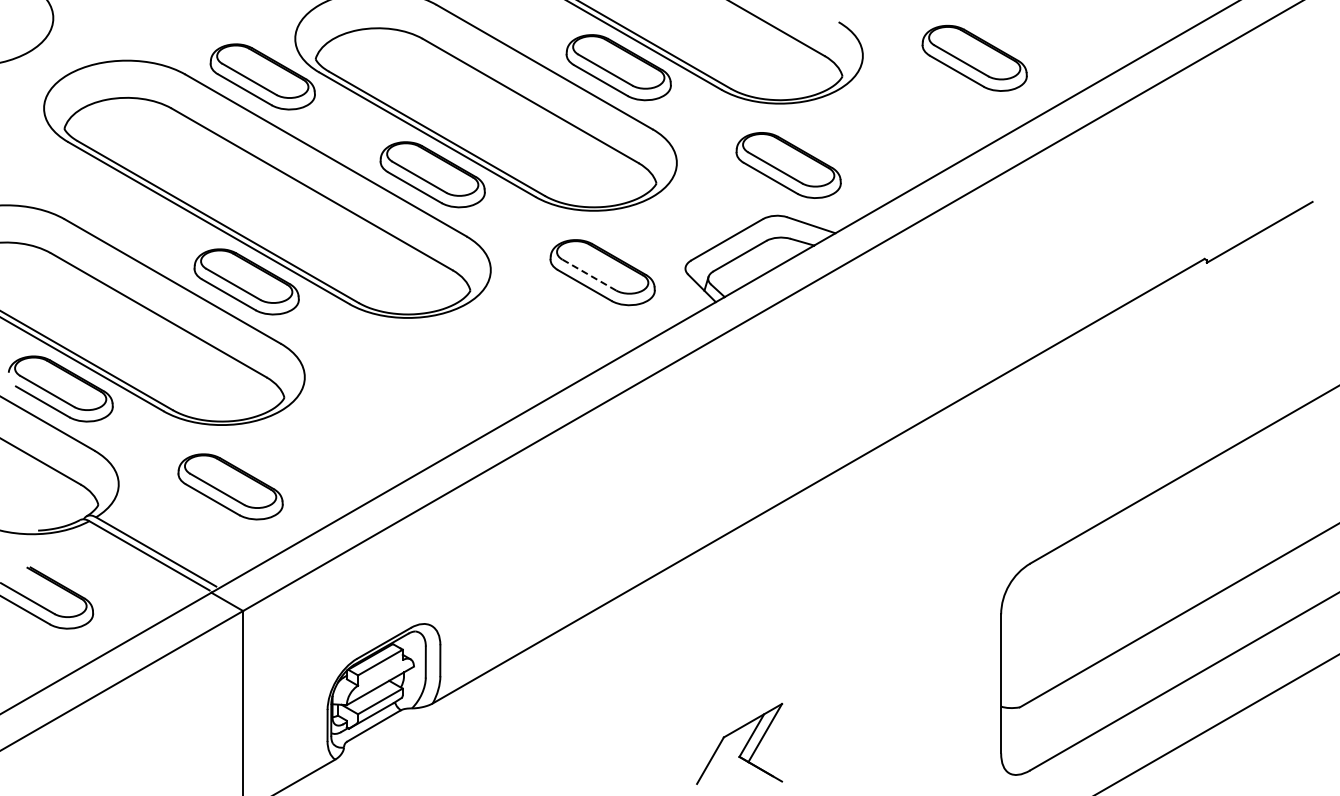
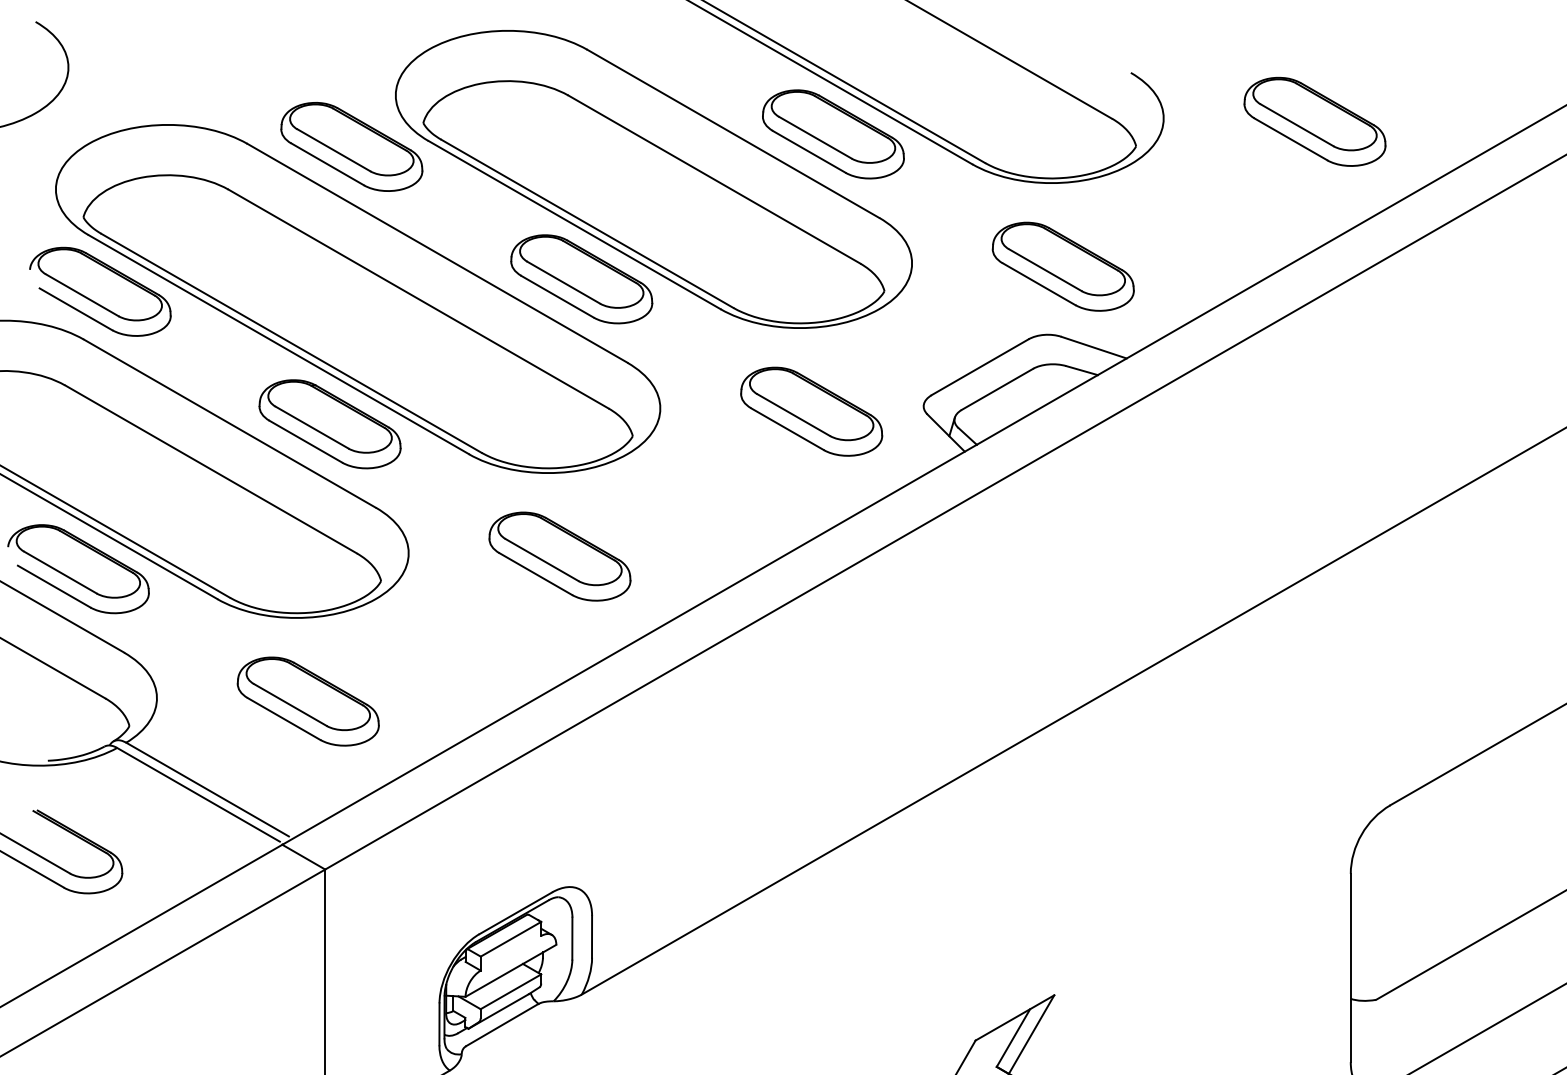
part: (76, 183) -> (99, 291), added
line: (589, 275) -> (793, 415), dashed -> solid
part: (416, 379) -> (559, 556), added

